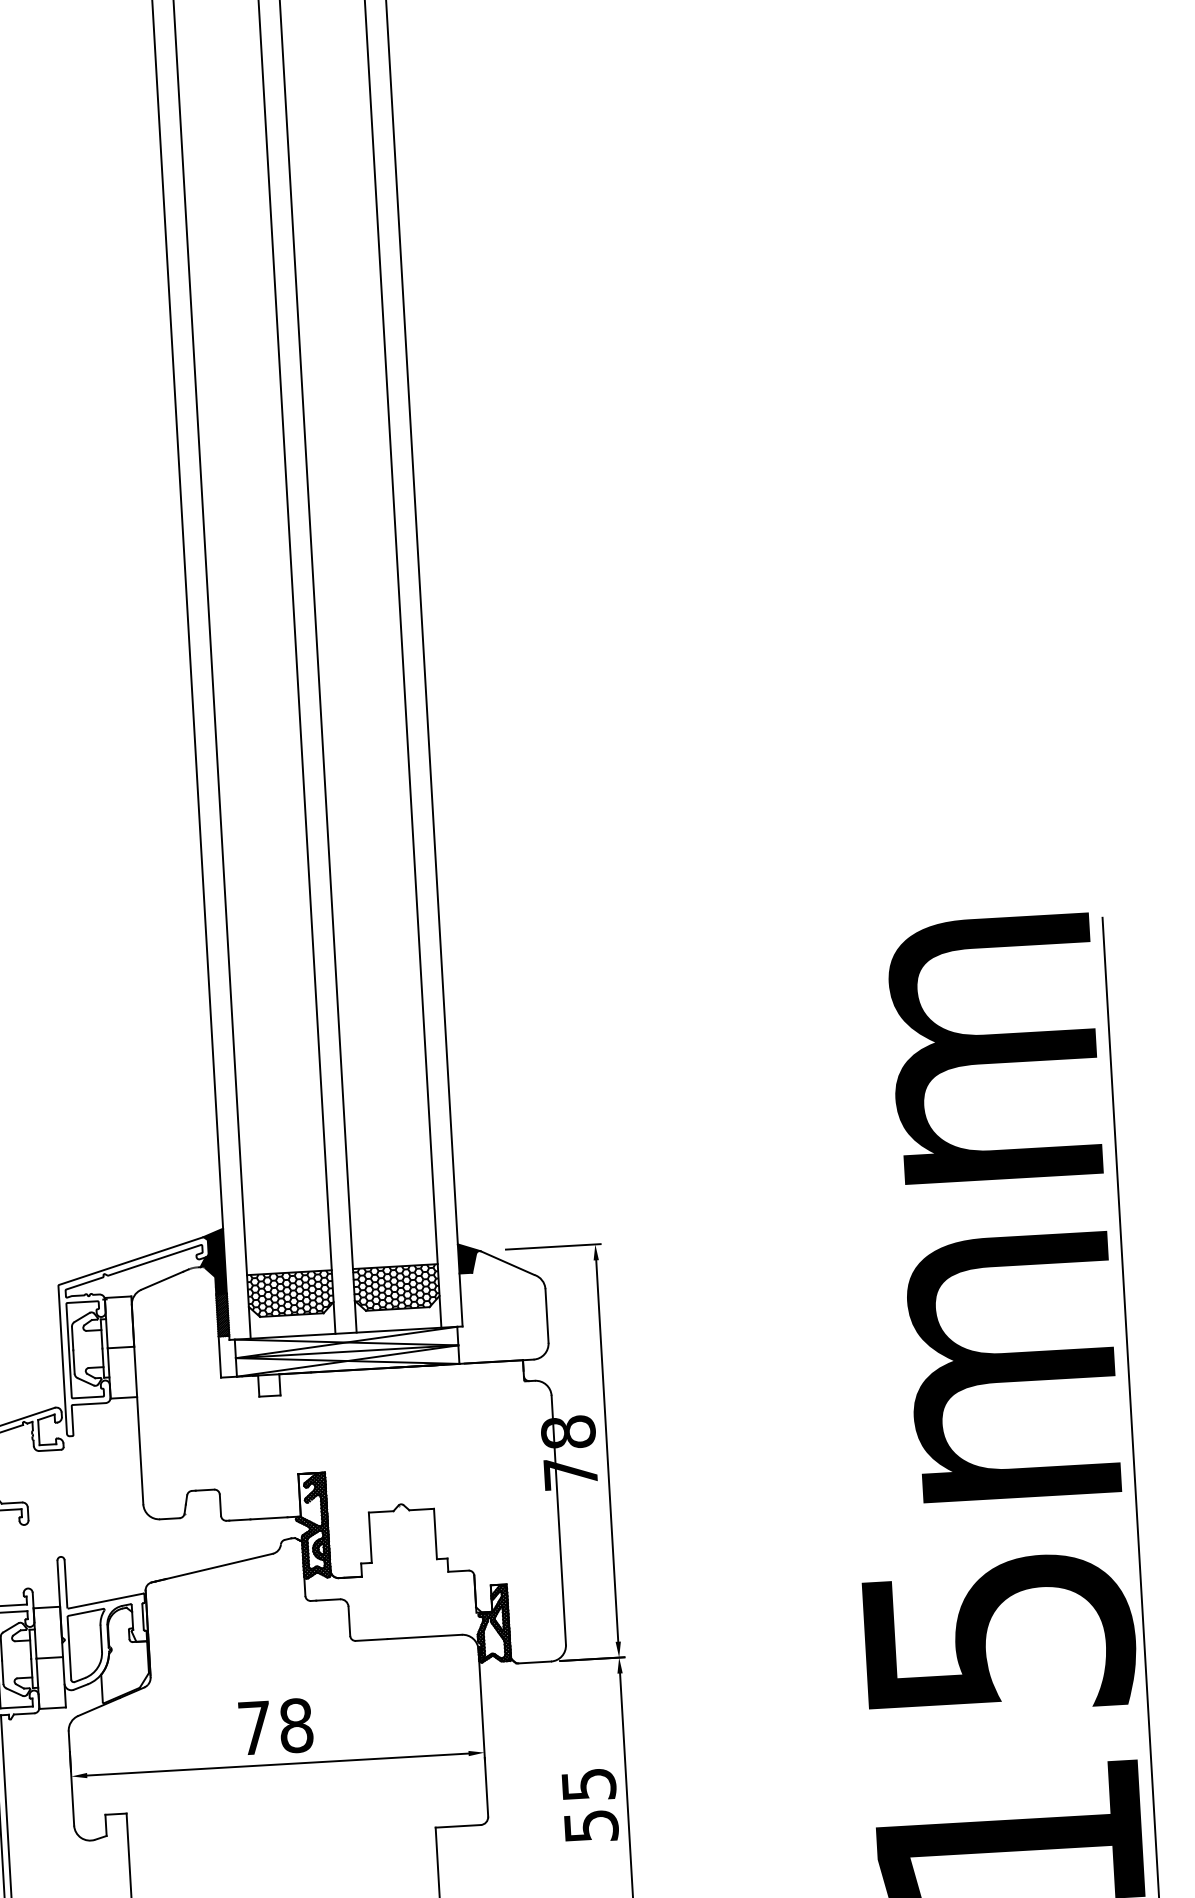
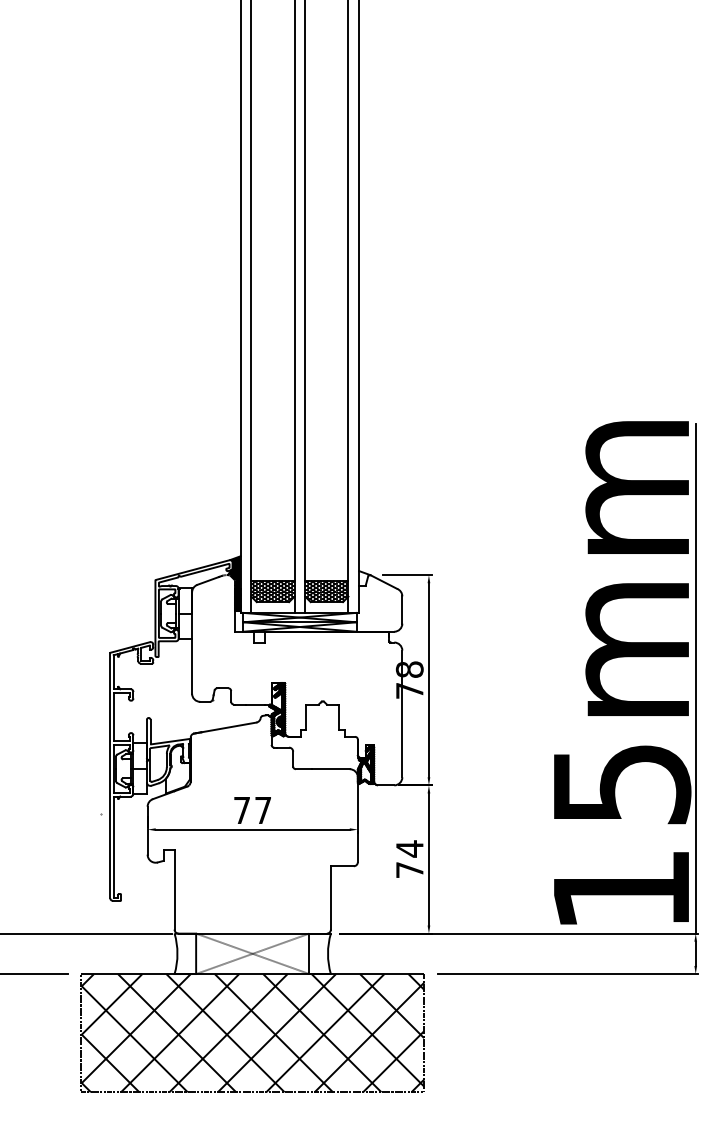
fill: (469, 1258) -> (364, 578), removed
text: (296, 1725) -> (263, 810), 78 -> 77
text: (589, 1805) -> (409, 859), 55 -> 74

